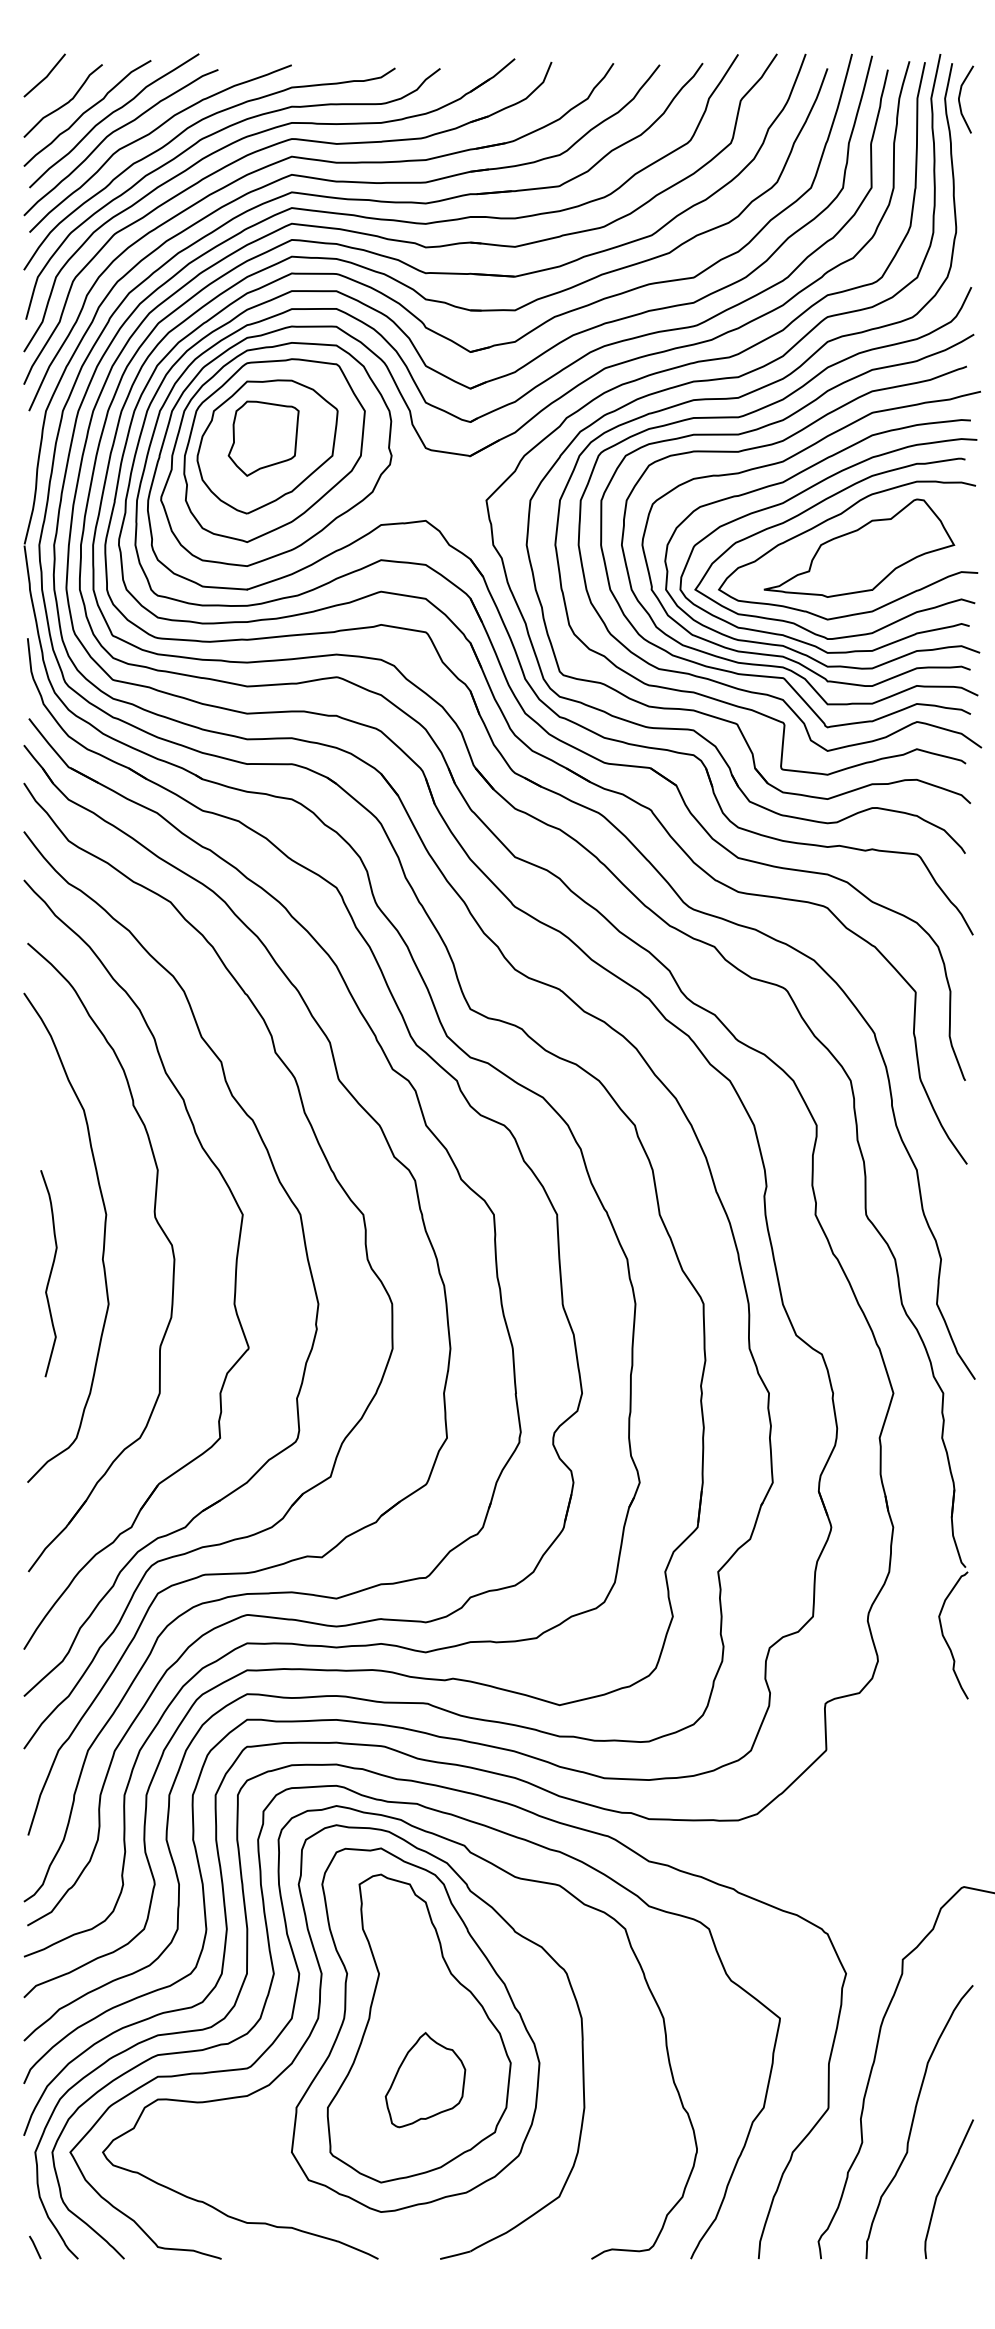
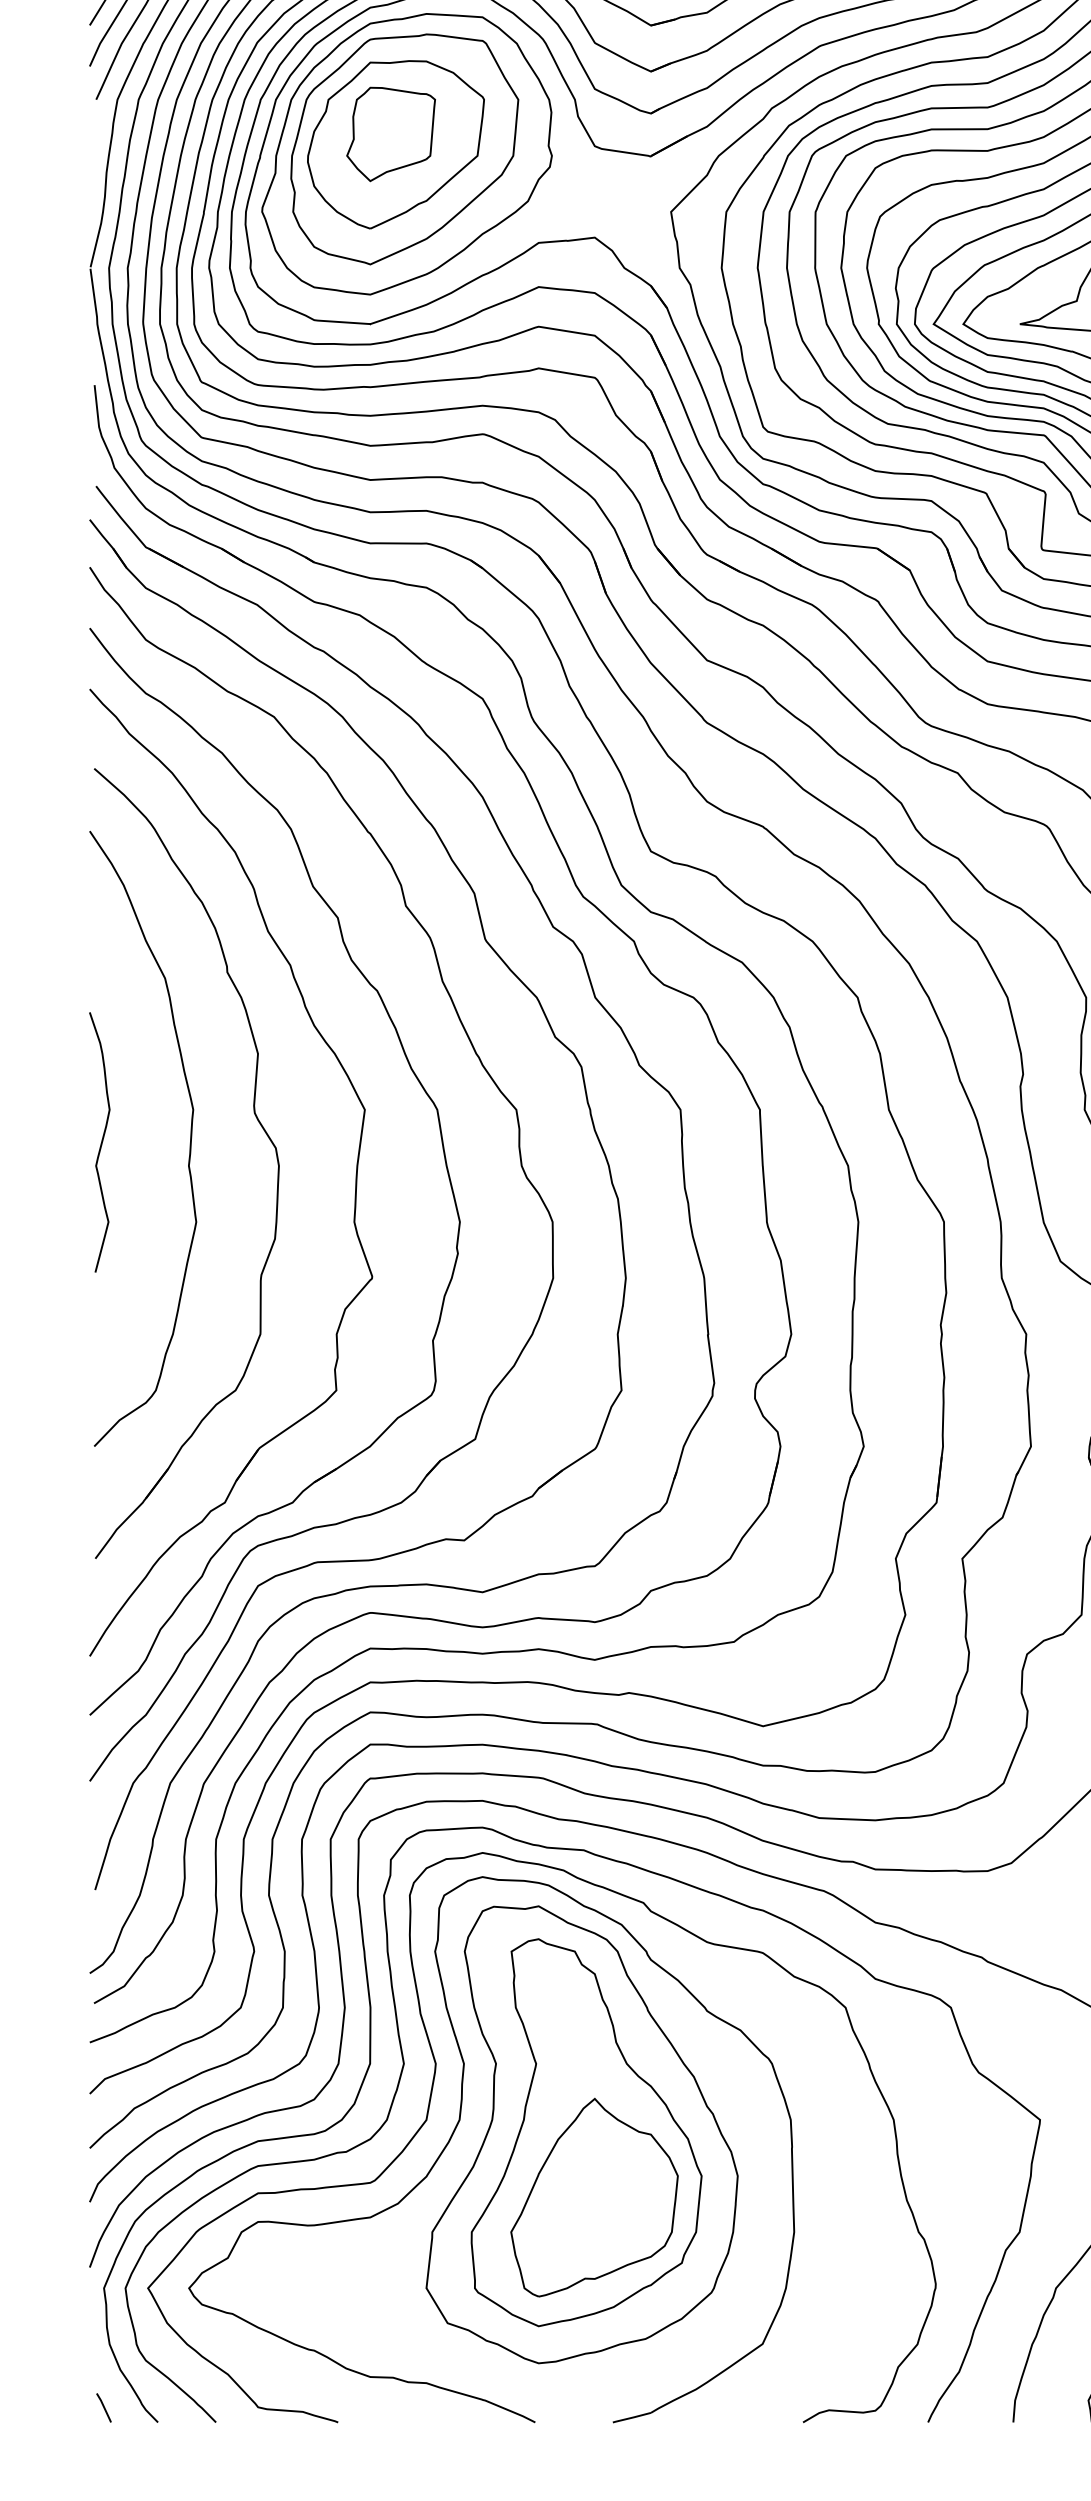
curve: (49, 1273) -> (100, 1142), moved
part: (425, 2079) -> (594, 2196), size x1.67

